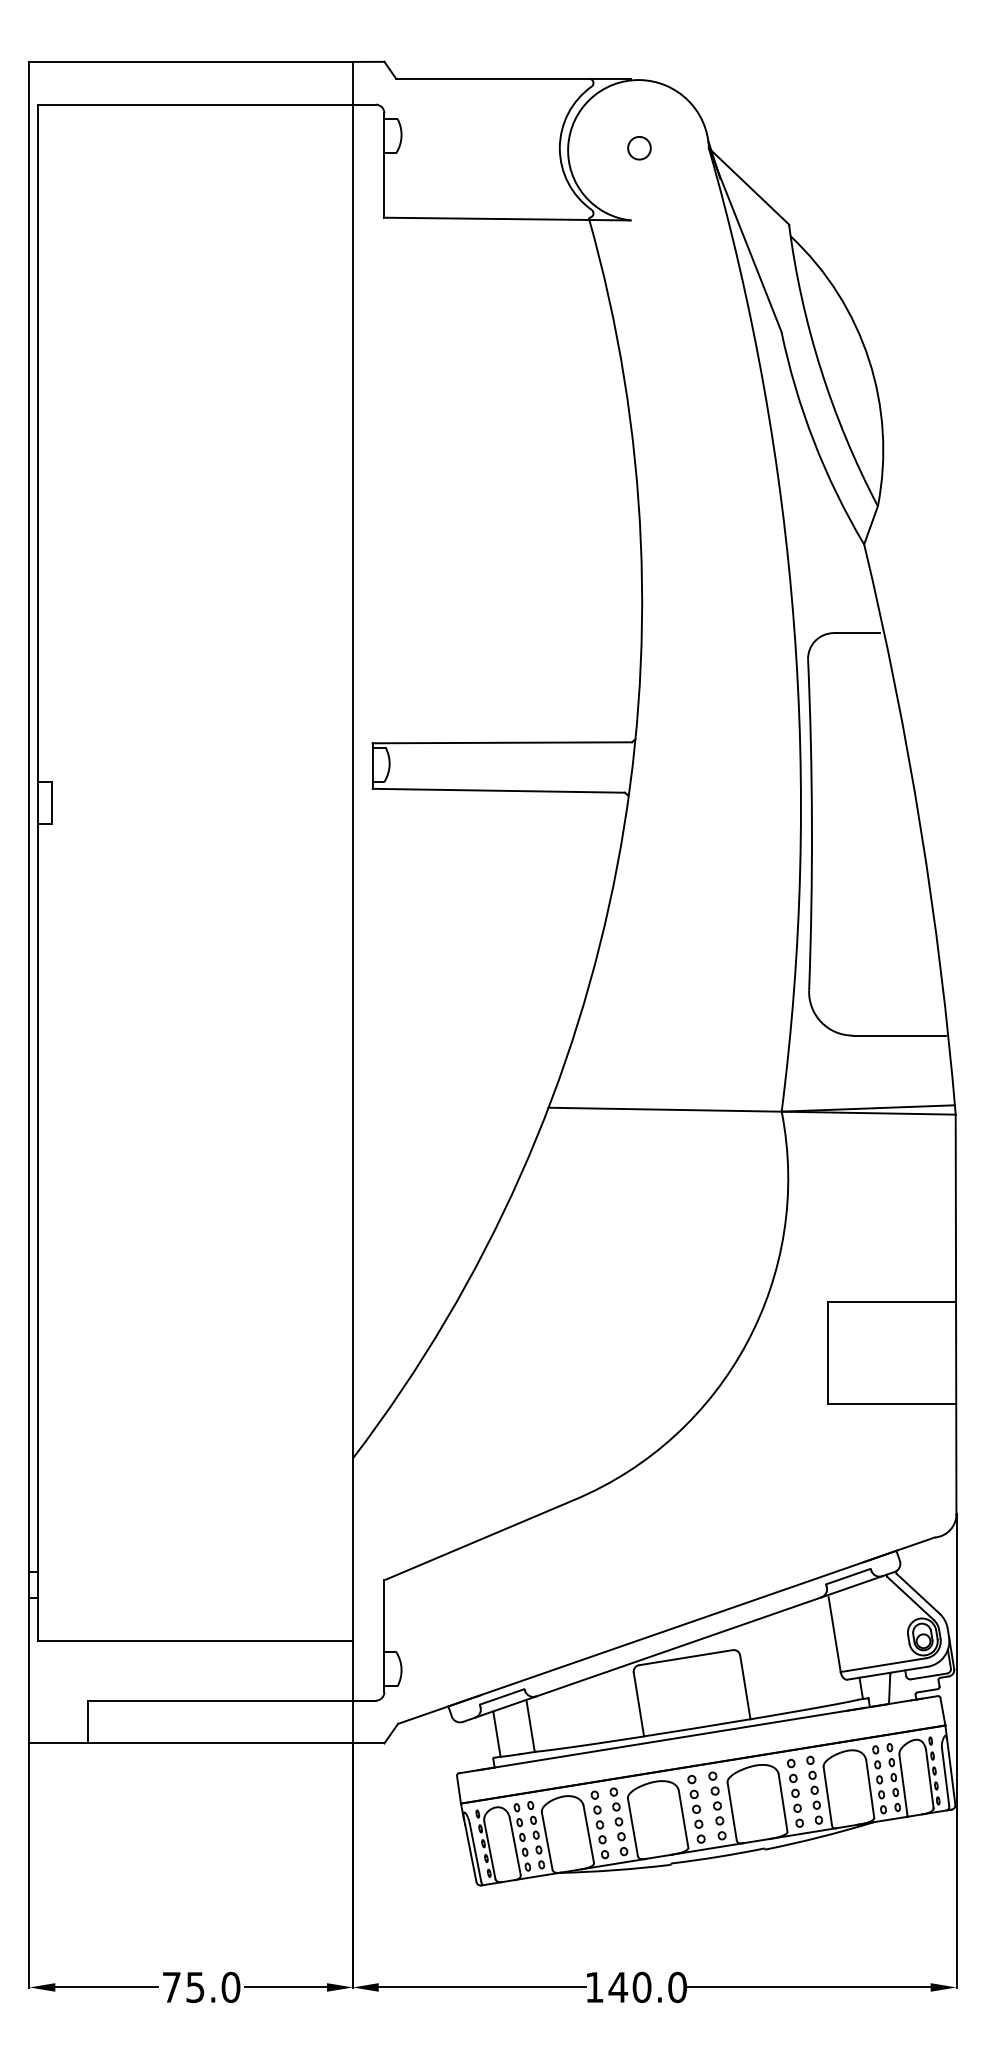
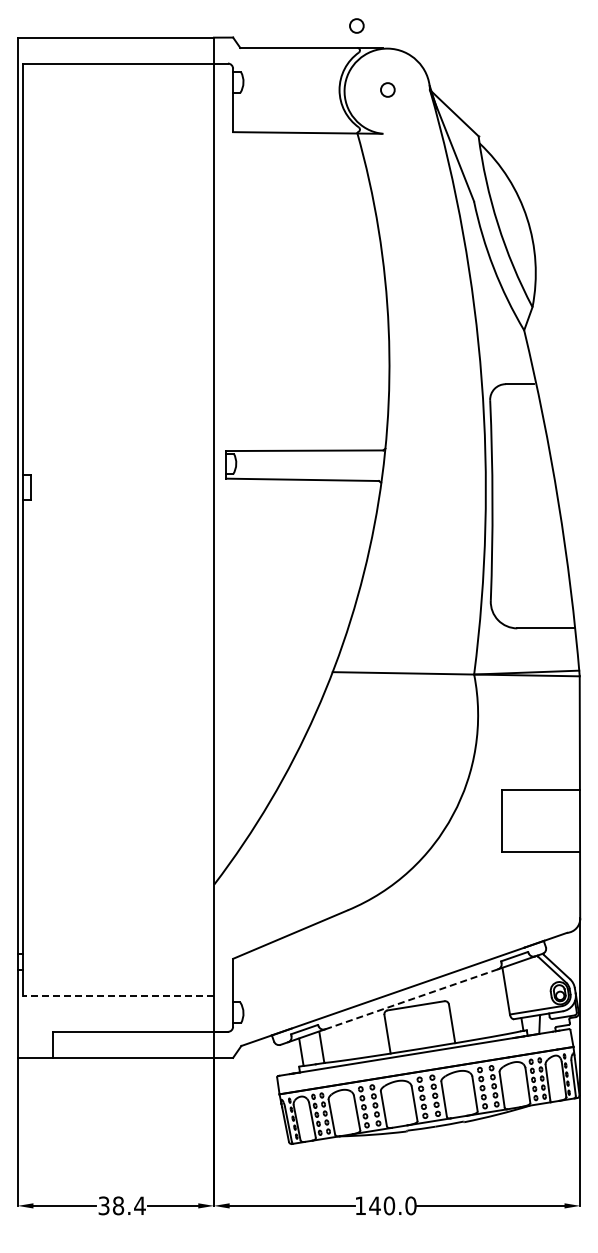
circle: (587, 41) -> (356, 25), added
line: (195, 1640) -> (118, 995), solid -> dashed
line: (678, 1647) -> (411, 999), solid -> dashed
text: (200, 1986) -> (121, 1205), 75.0 -> 38.4

